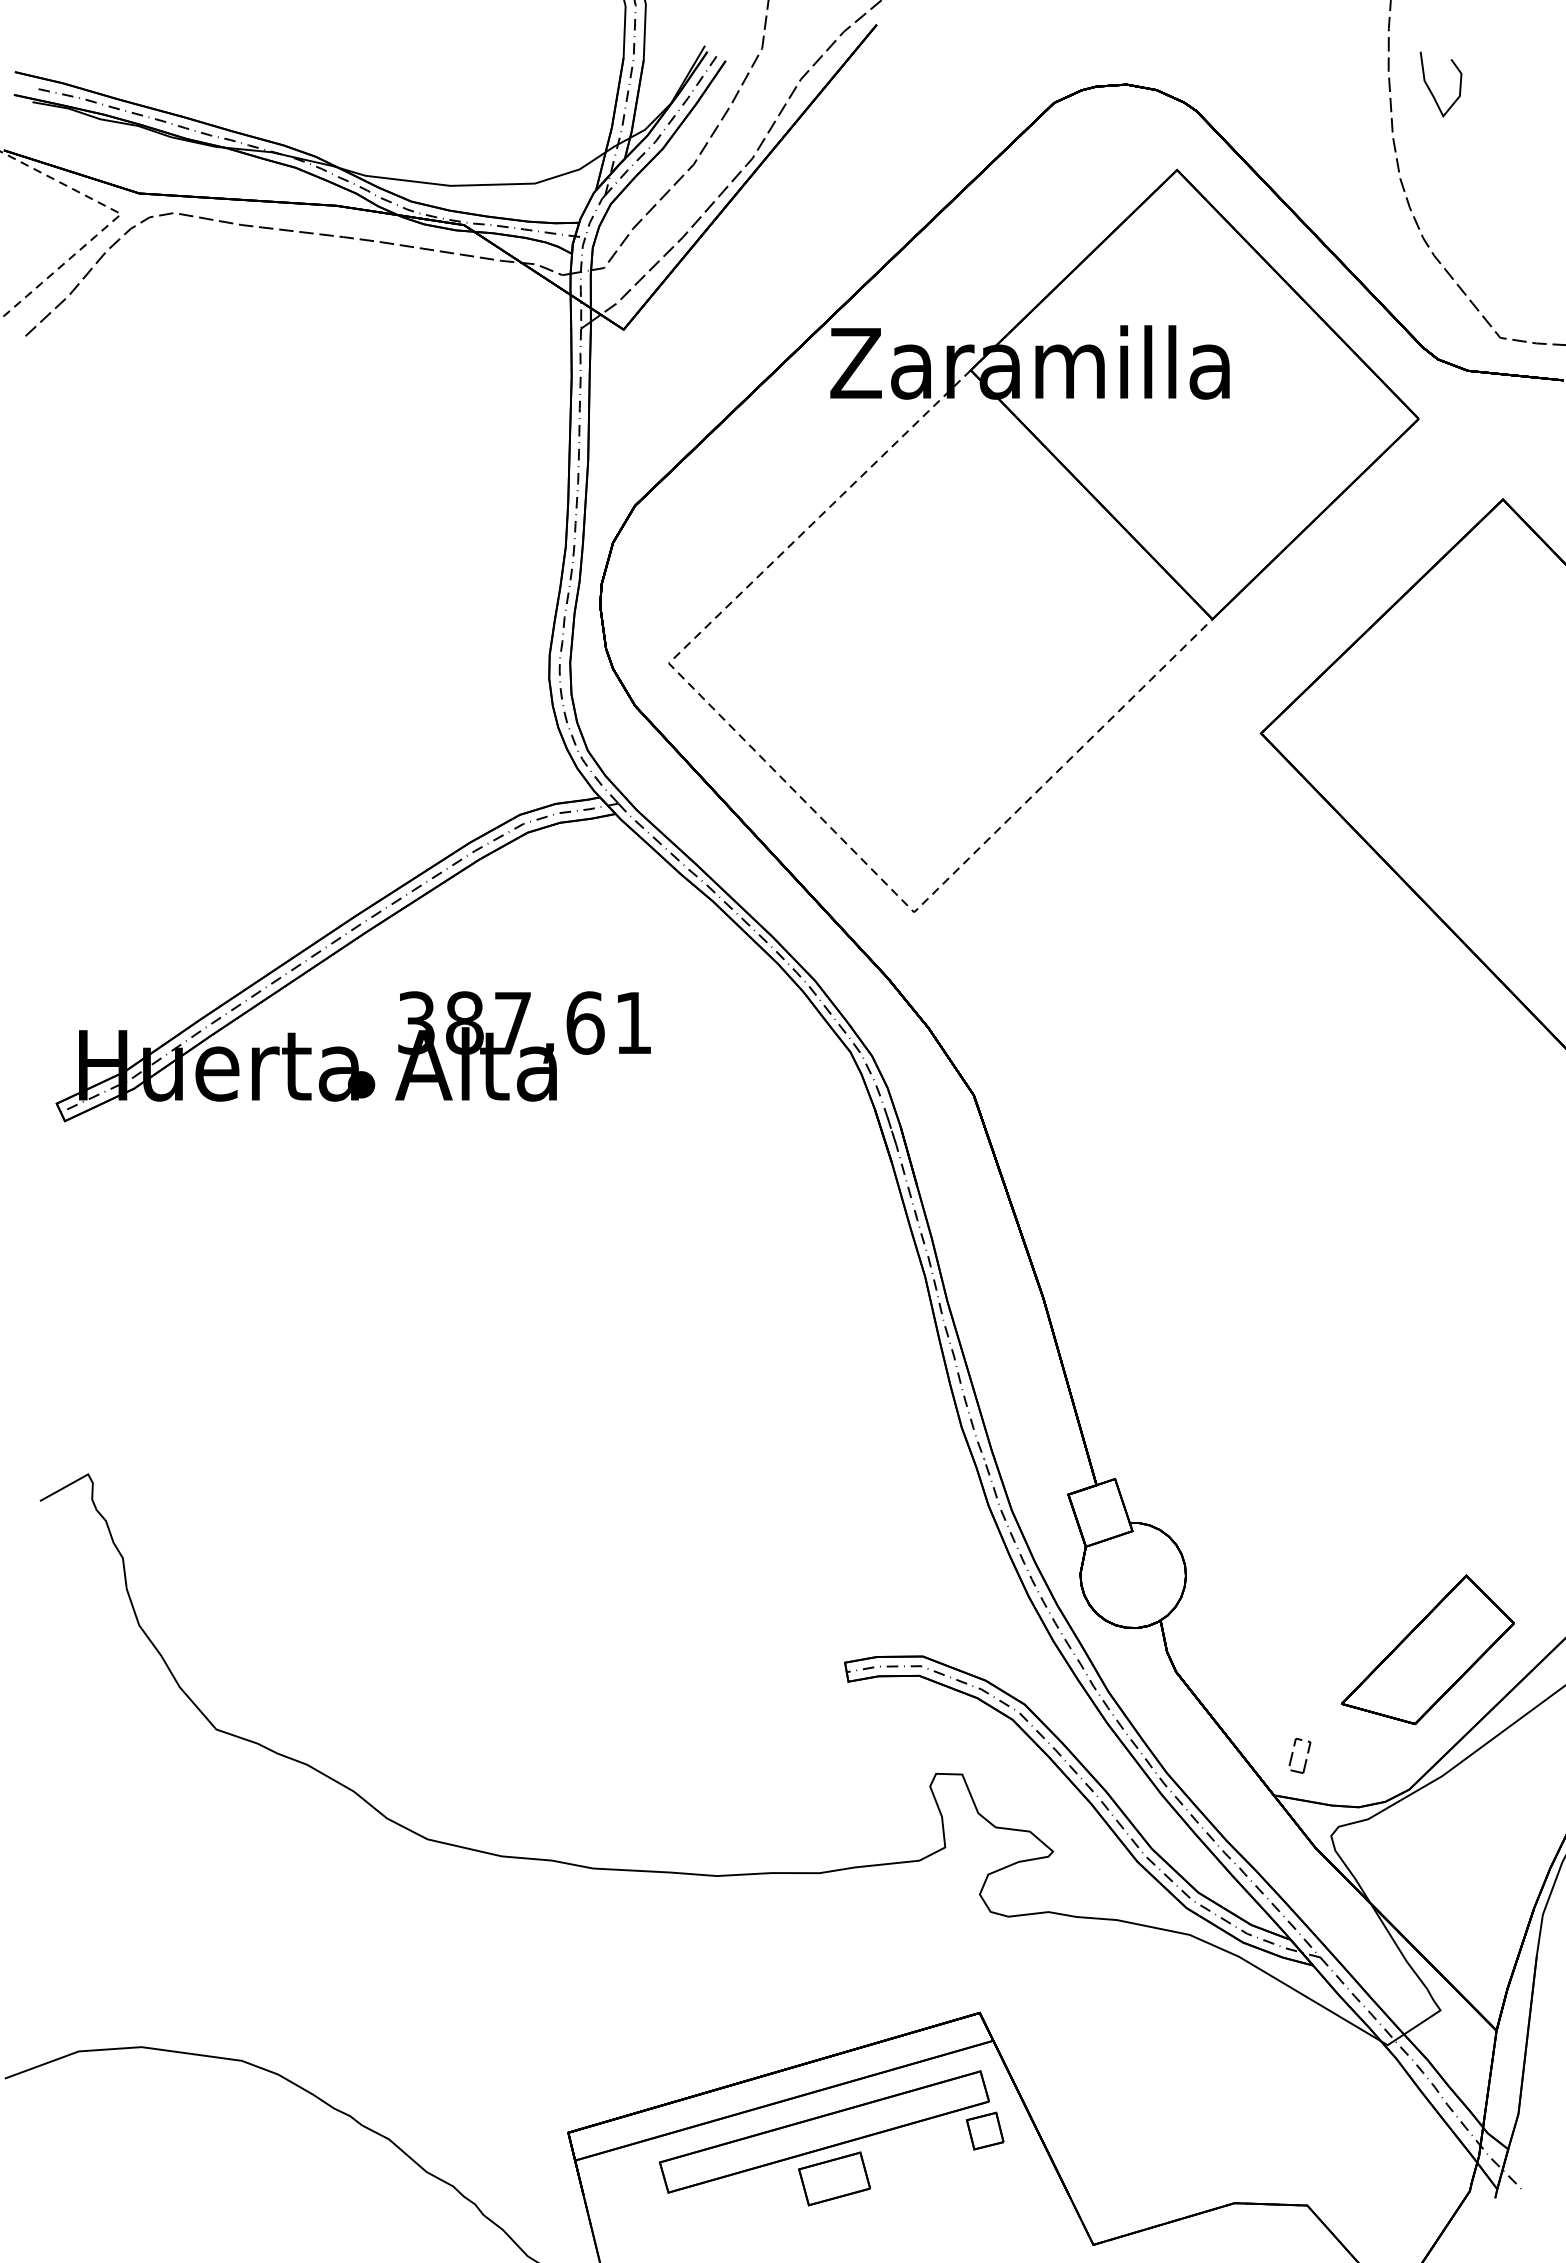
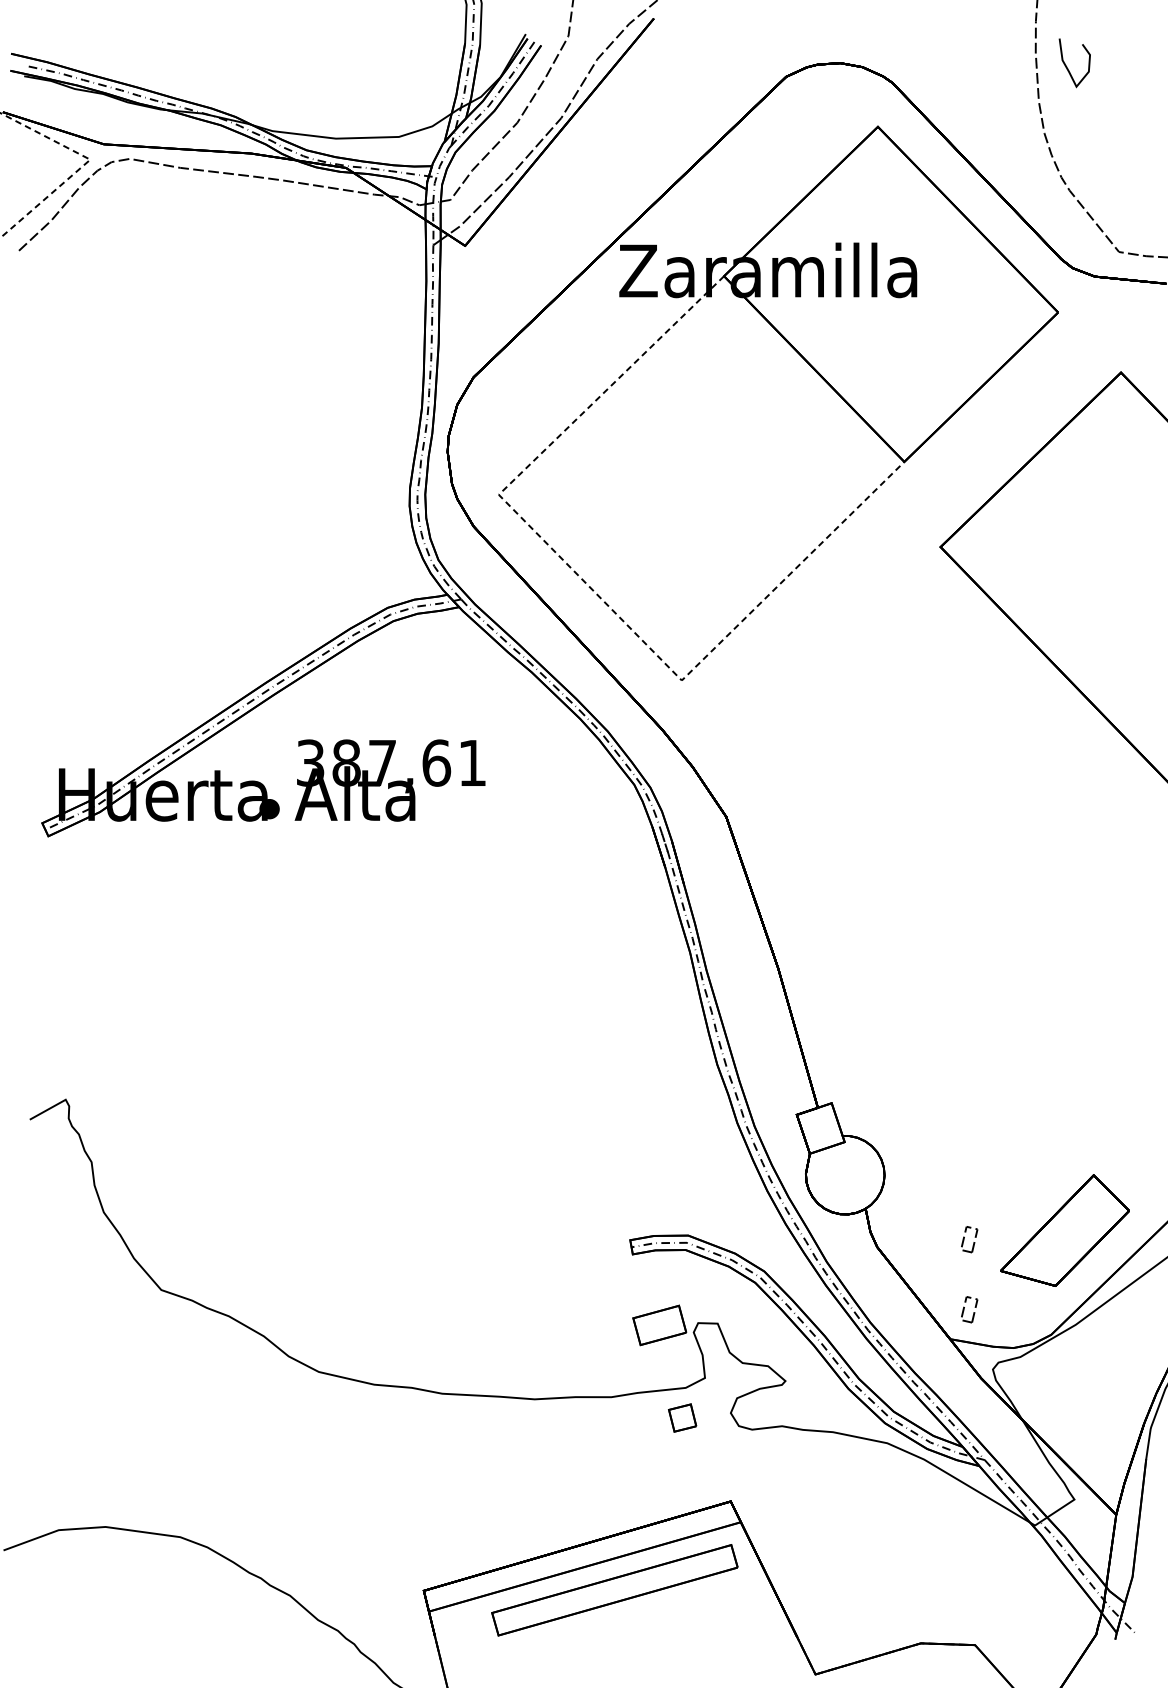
part: (1293, 1660) -> (964, 1238), added
part: (984, 2130) -> (682, 1417), moved
part: (834, 2178) -> (659, 1325), moved

